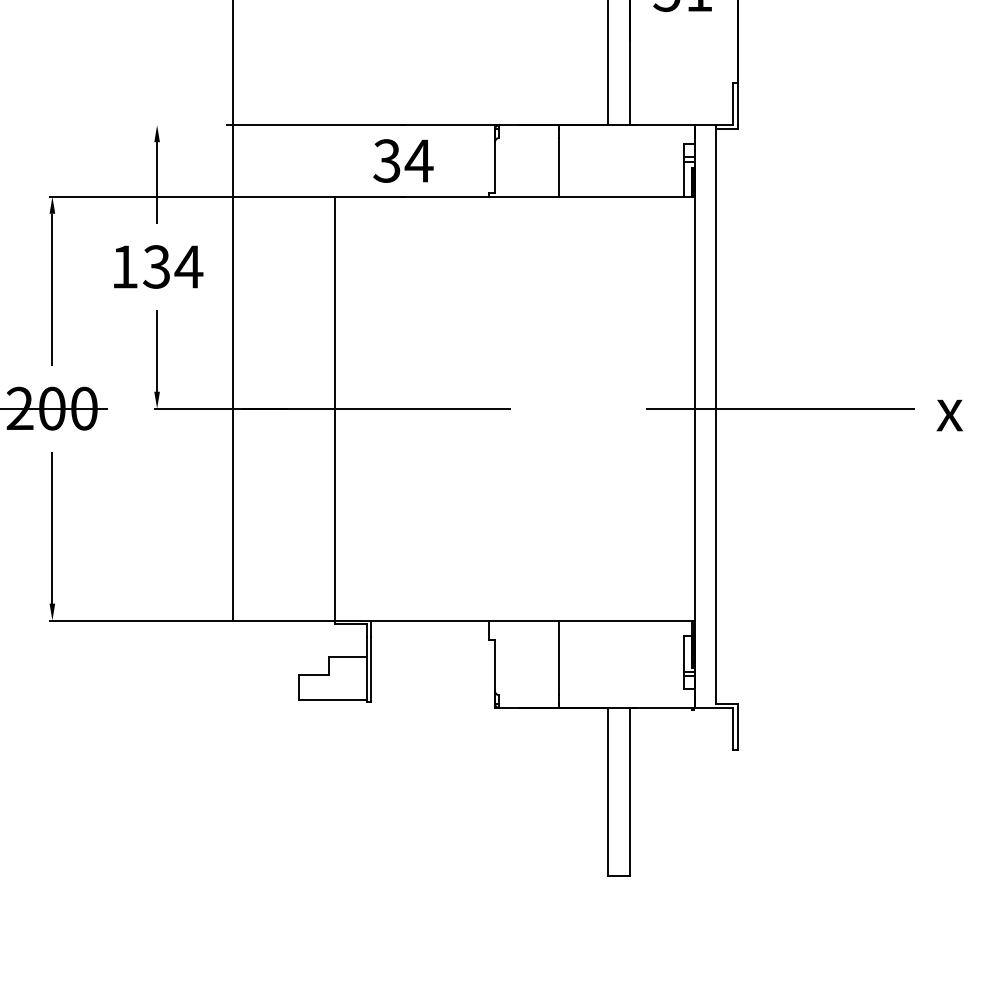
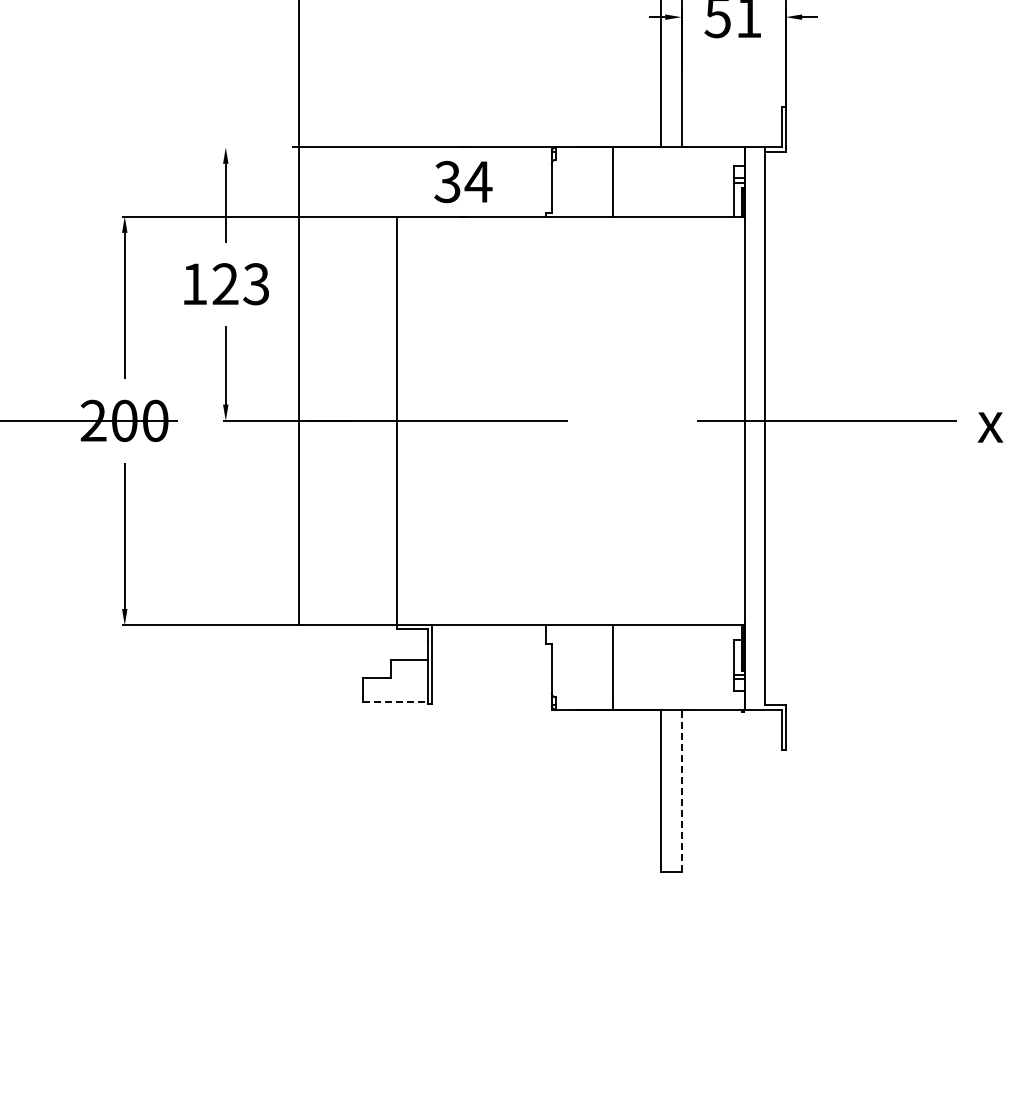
text: (173, 267) -> (241, 284), 134 -> 123
line: (333, 700) -> (395, 702), solid -> dashed
line: (629, 791) -> (681, 790), solid -> dashed

